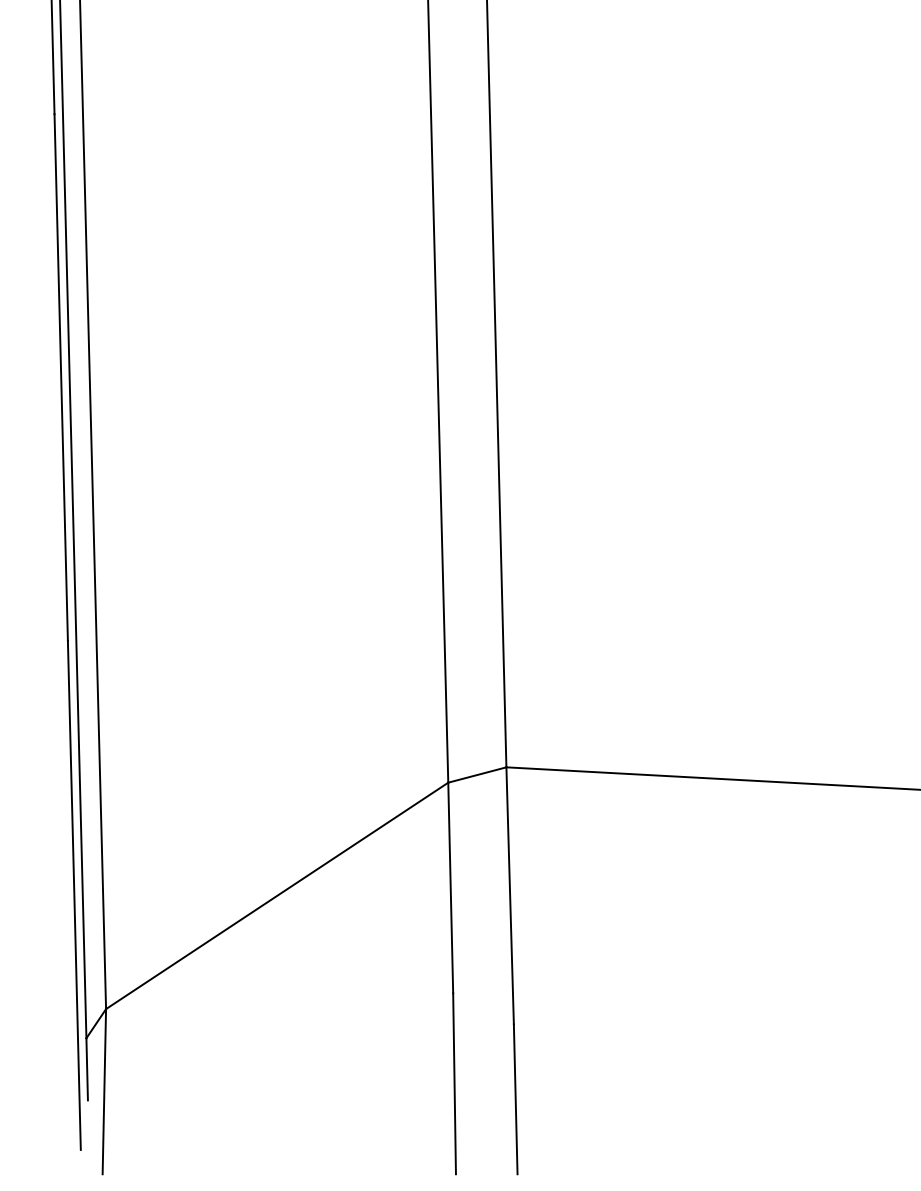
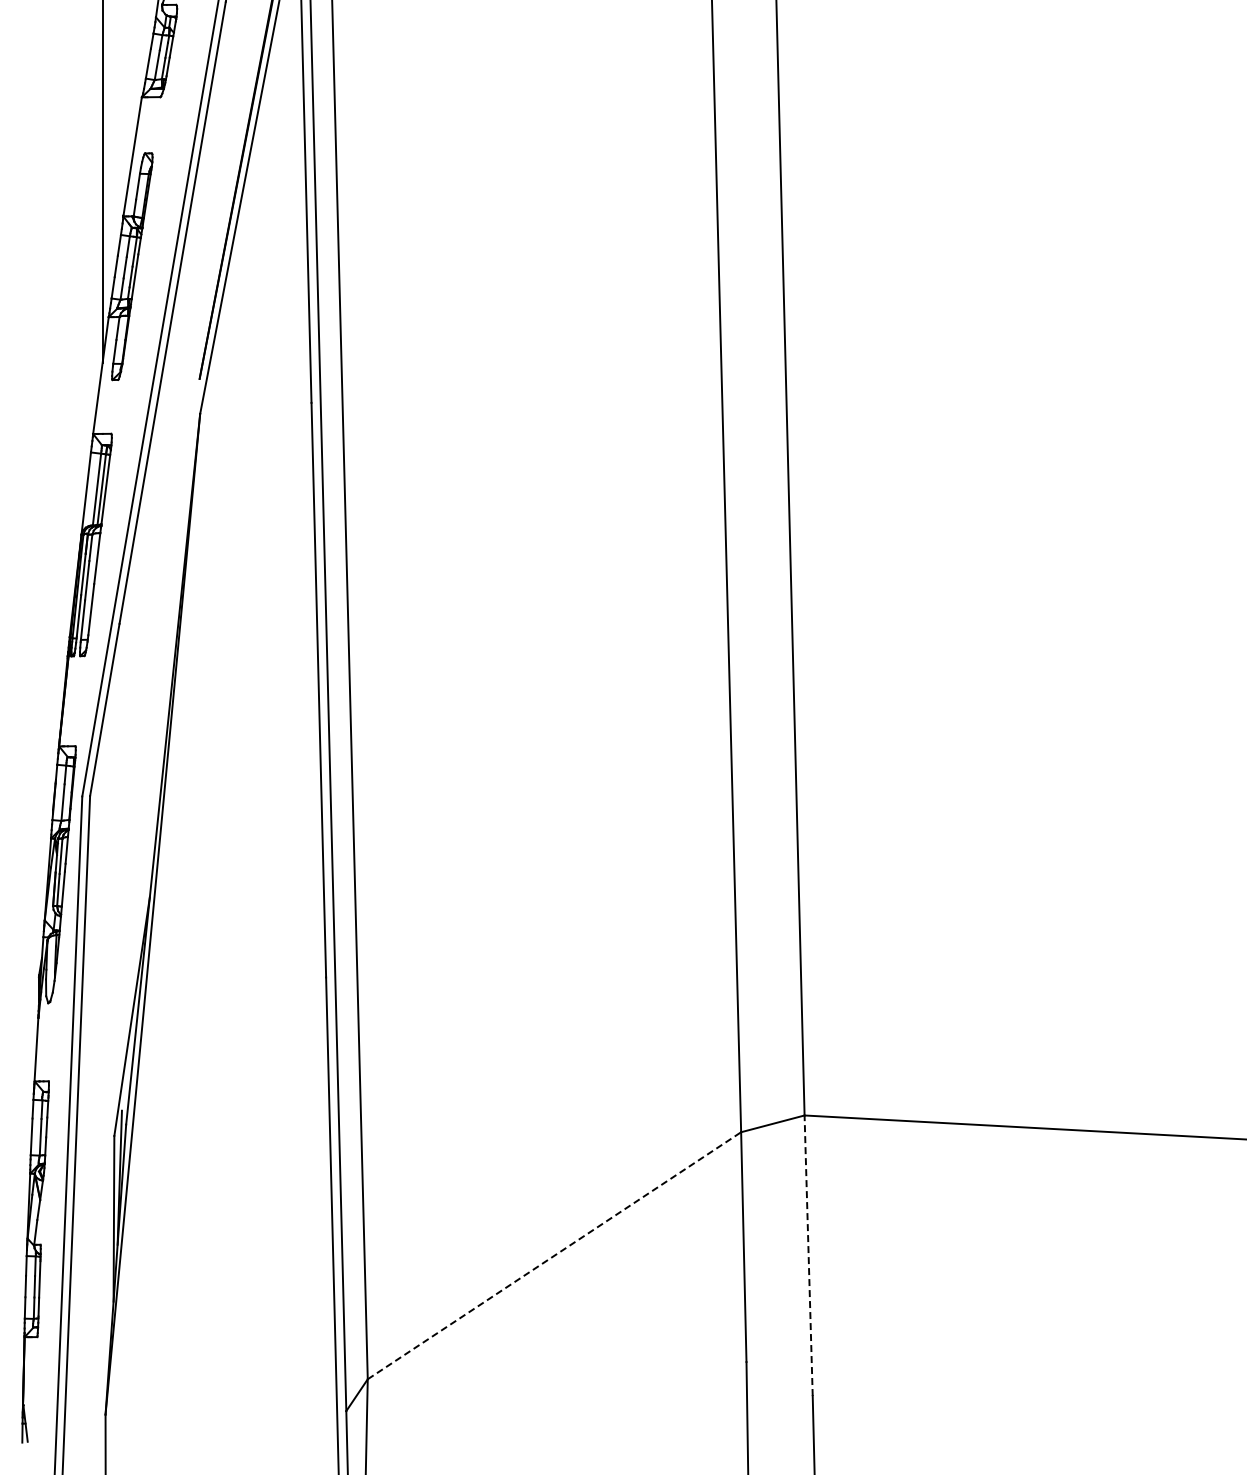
line: (277, 895) -> (554, 1255), solid -> dashed
line: (510, 895) -> (808, 1255), solid -> dashed

